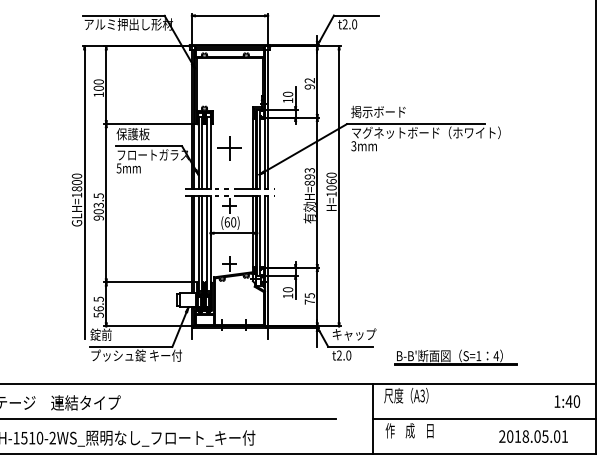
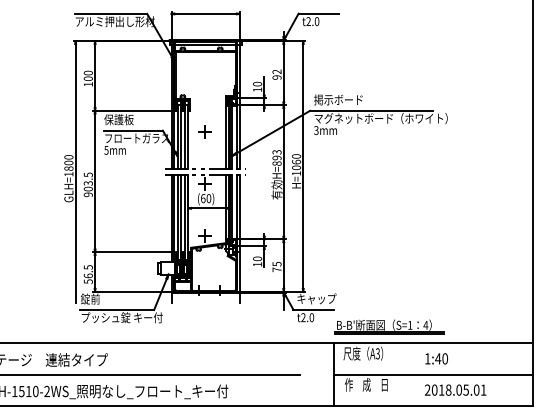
part: (229, 148) -> (205, 132), size x0.62
part: (455, 357) -> (389, 326), moved
text: (567, 401) -> (436, 358), moved
text: (533, 436) -> (455, 390), moved

